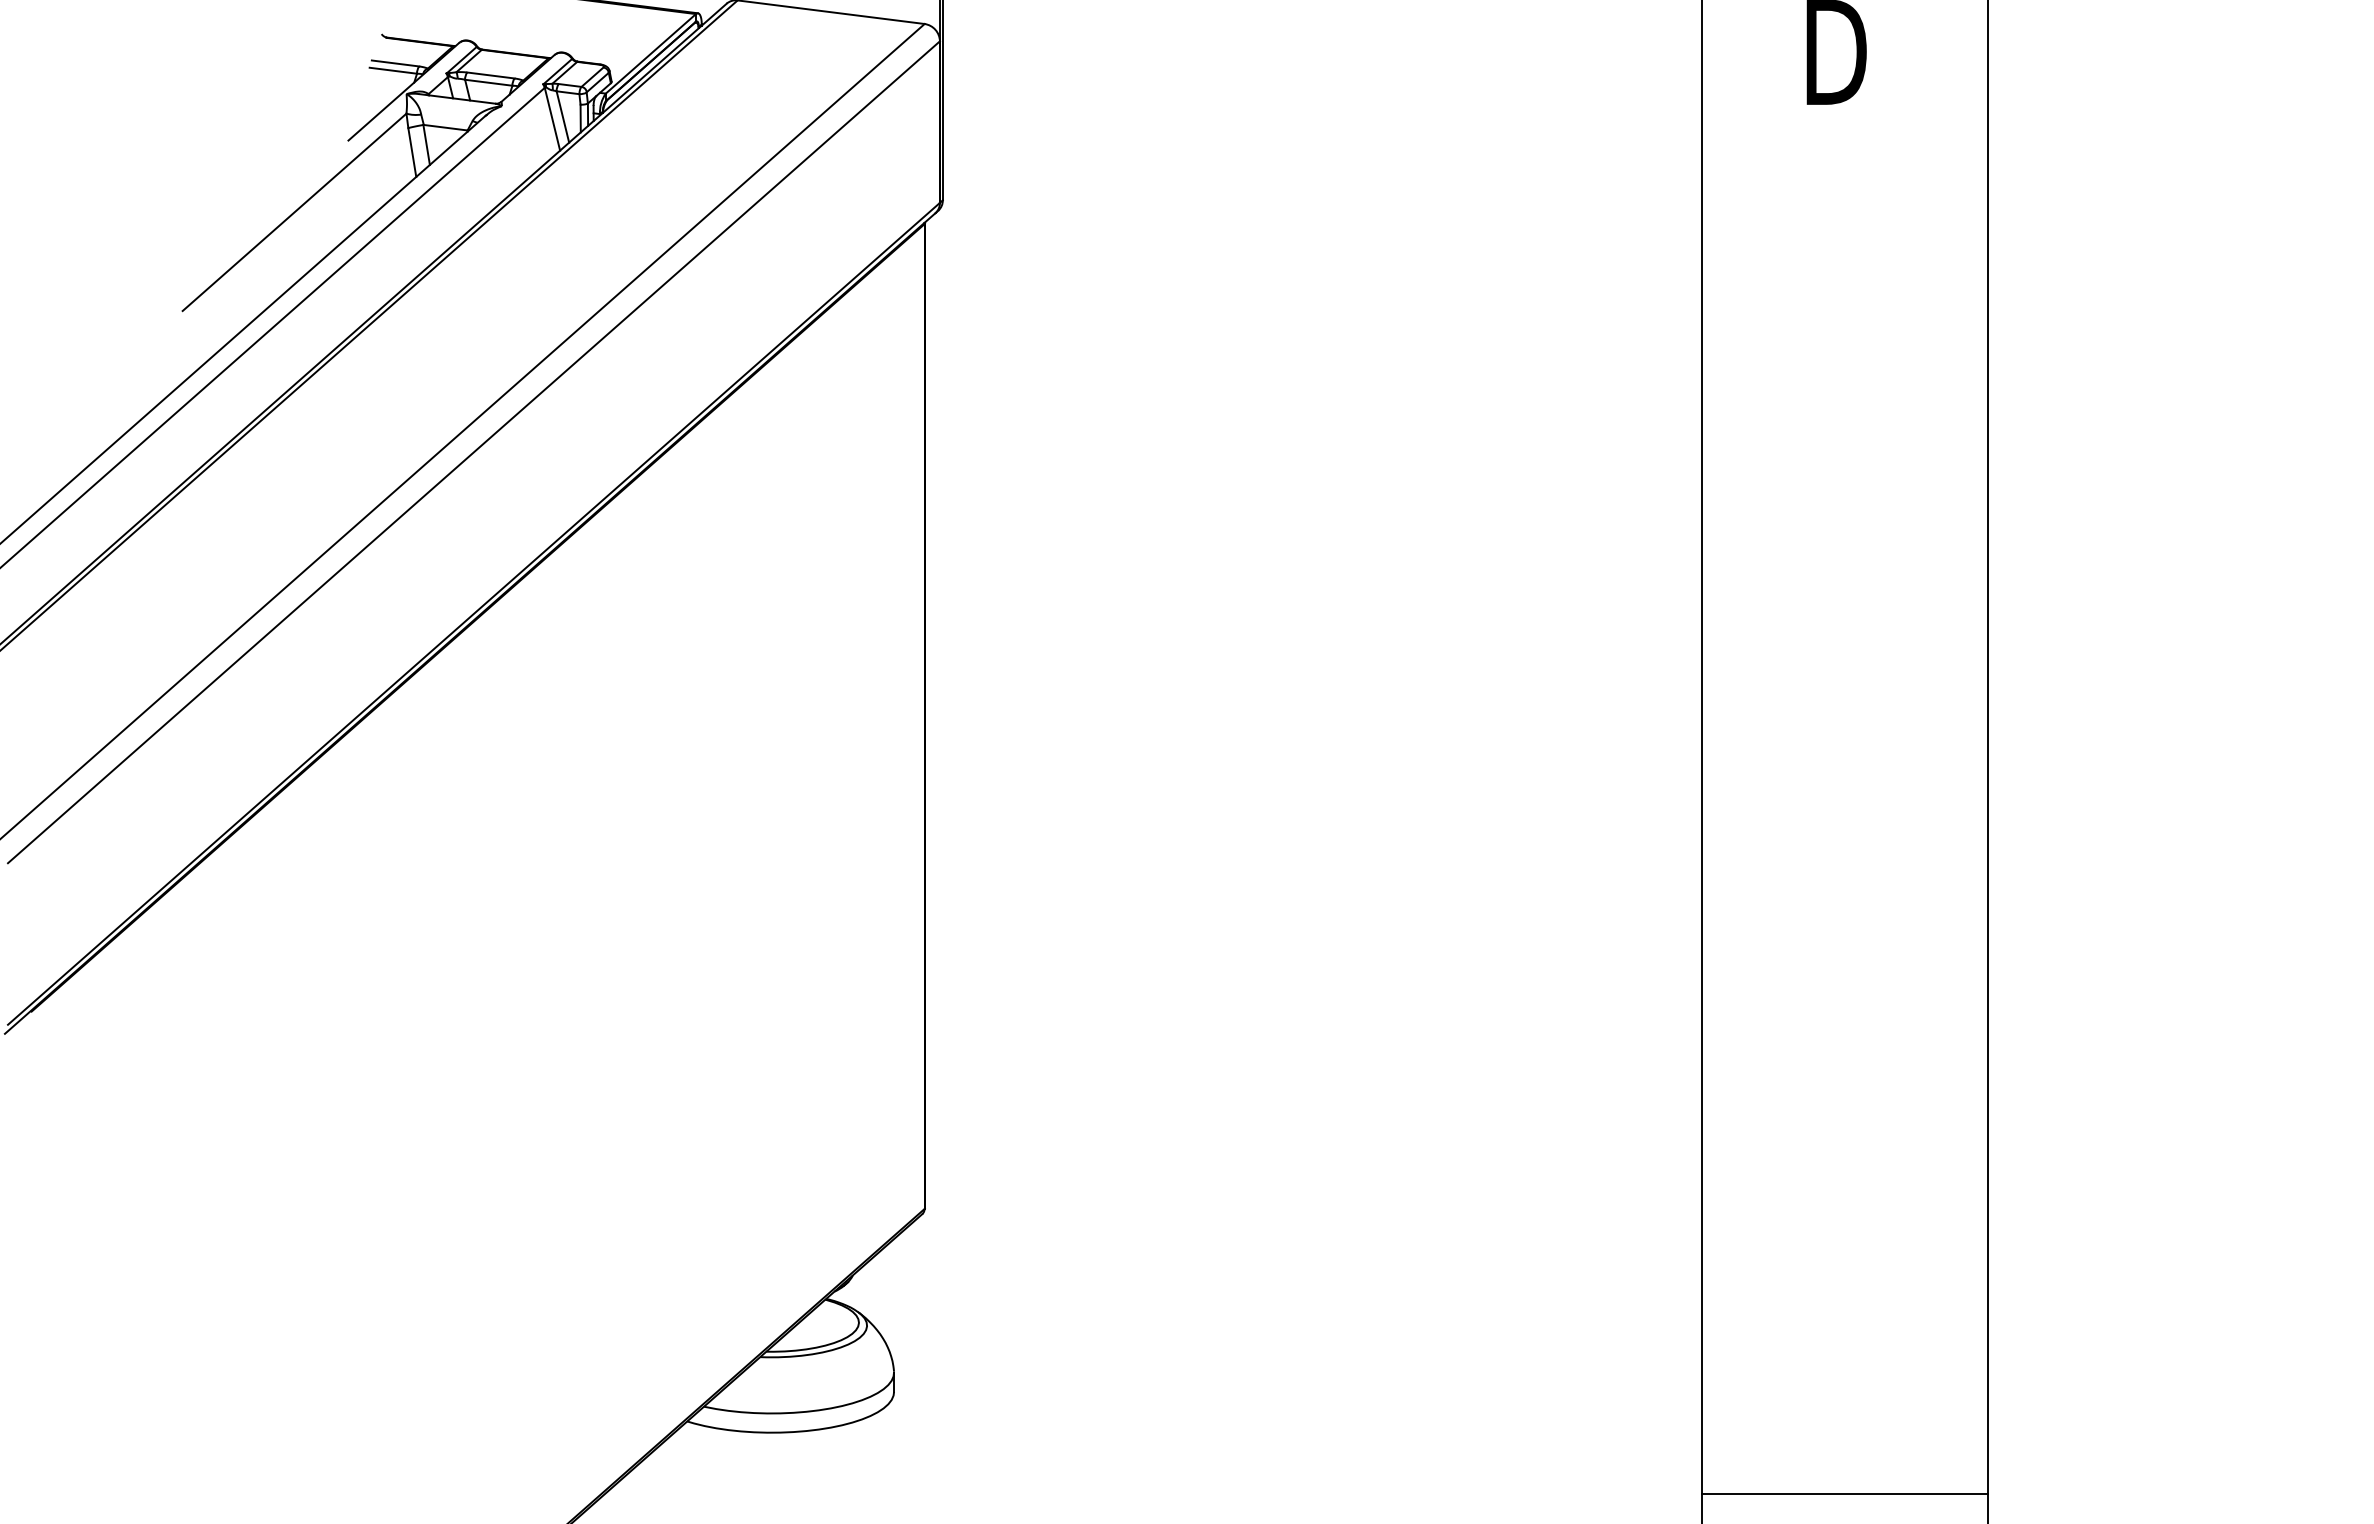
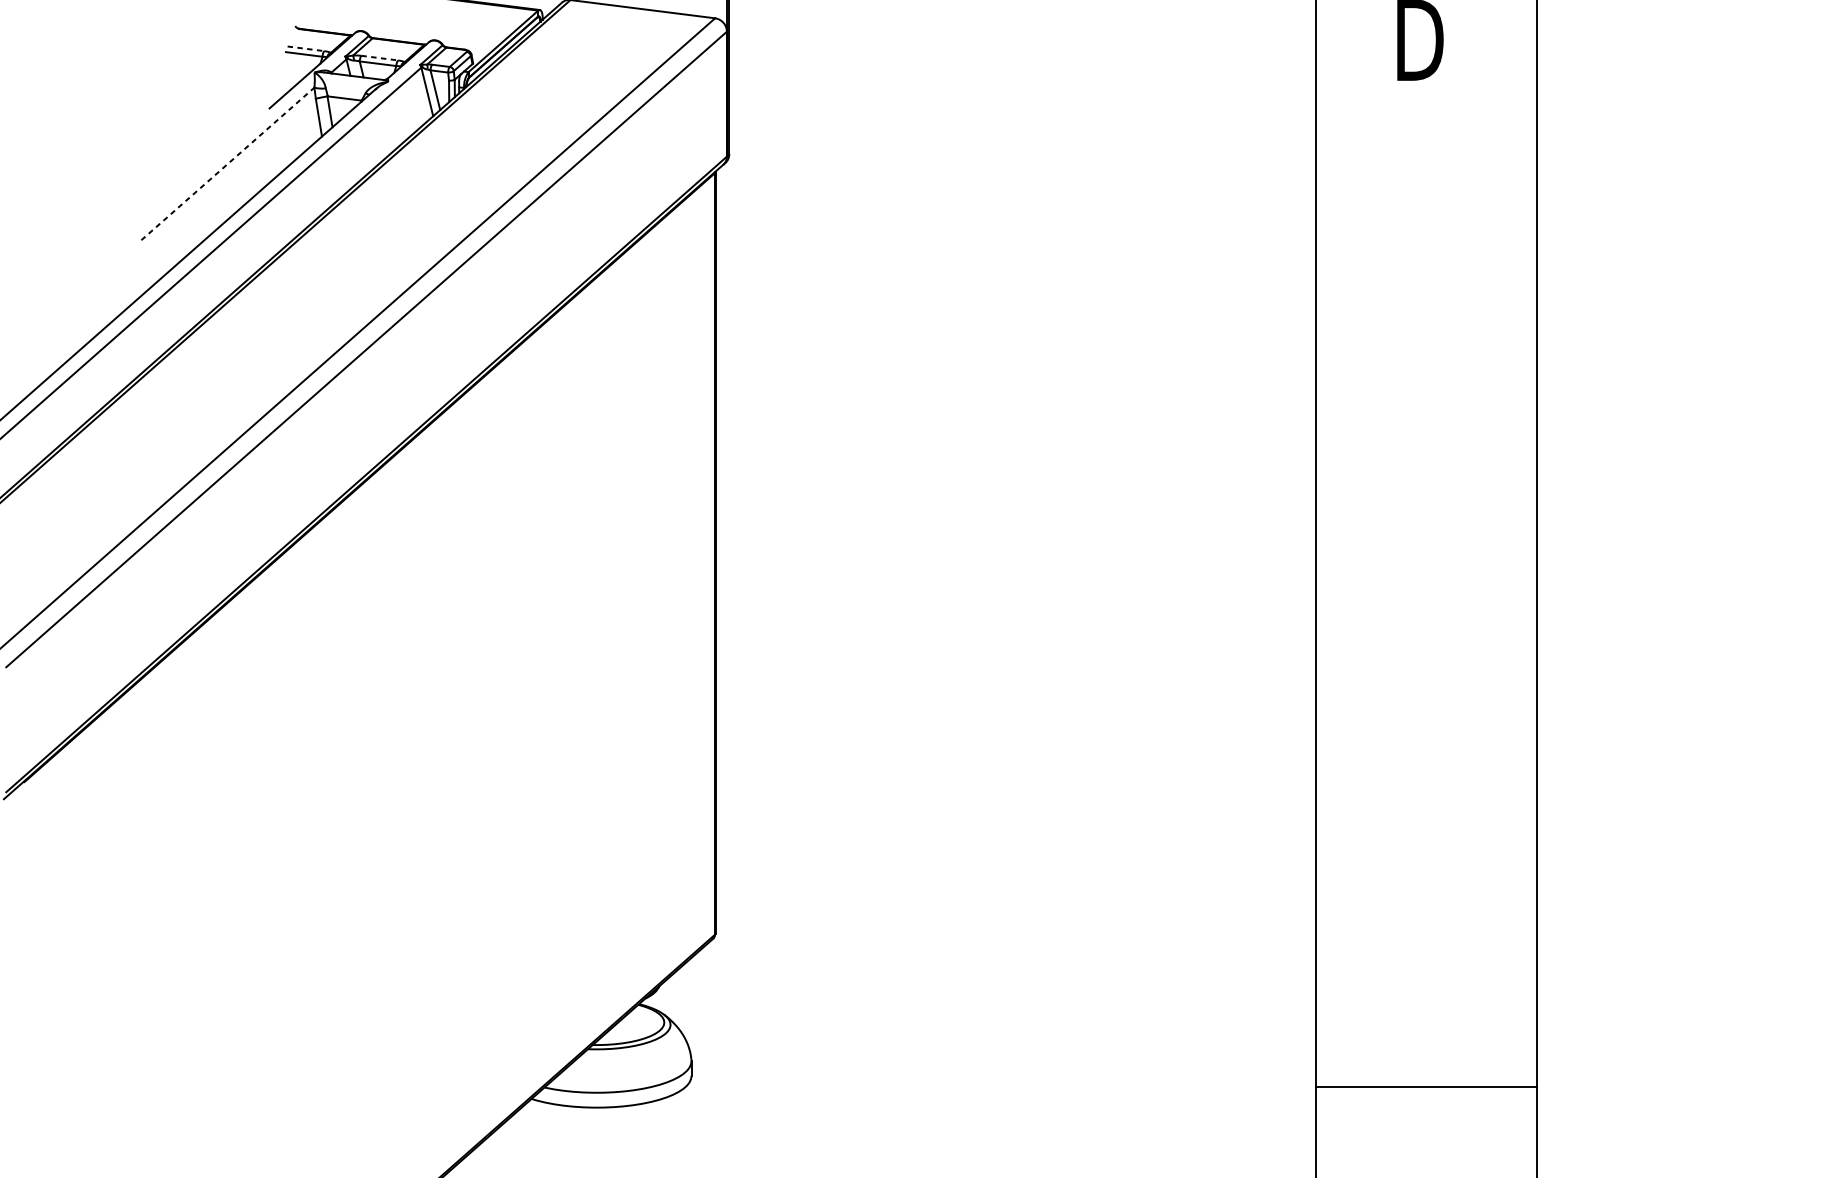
line: (395, 63) -> (305, 48), solid -> dashed
line: (490, 75) -> (379, 58), solid -> dashed
line: (294, 212) -> (227, 164), solid -> dashed
line: (1844, 1493) -> (1426, 1086), moved

